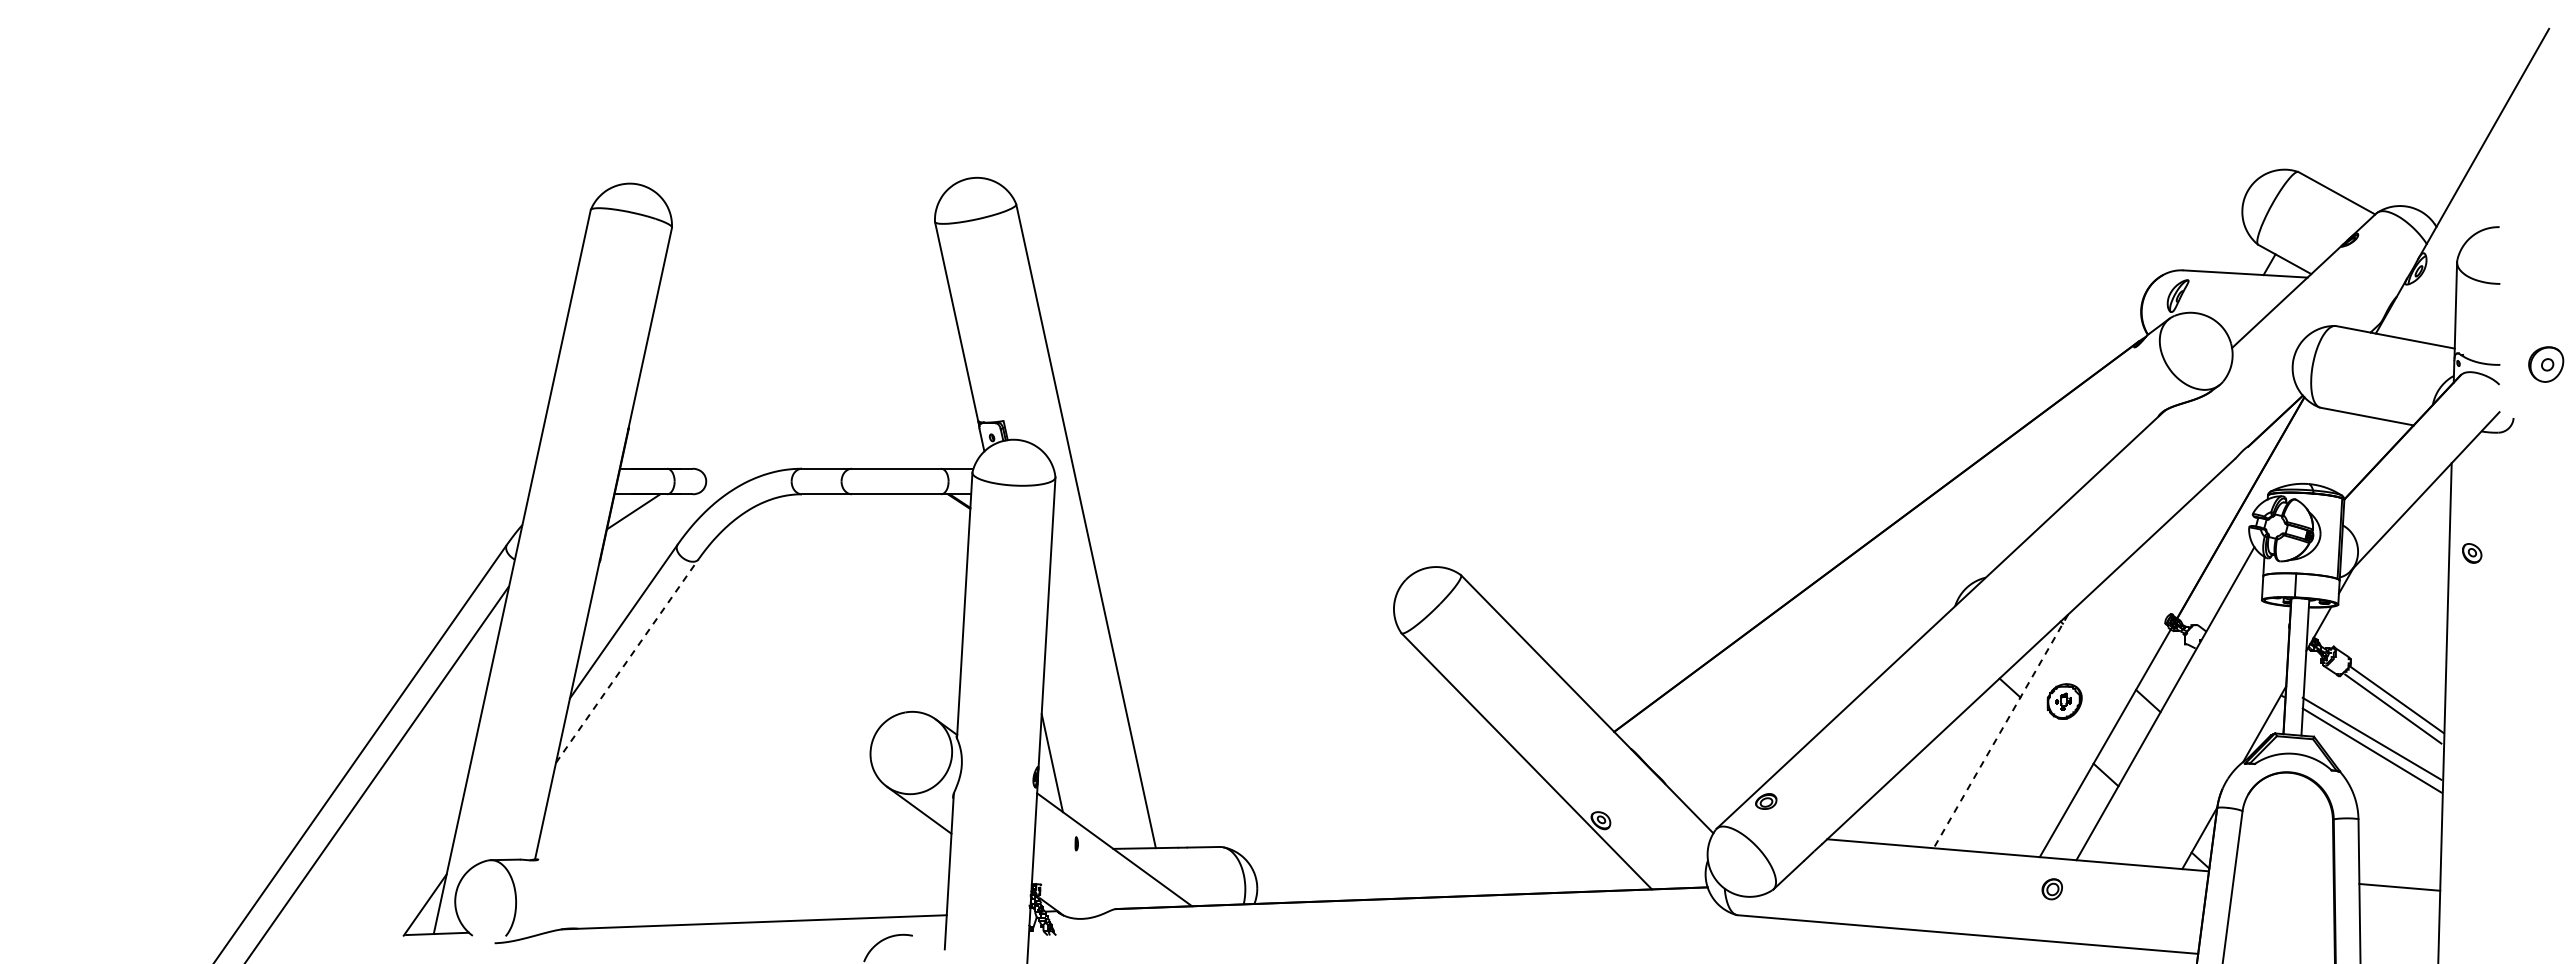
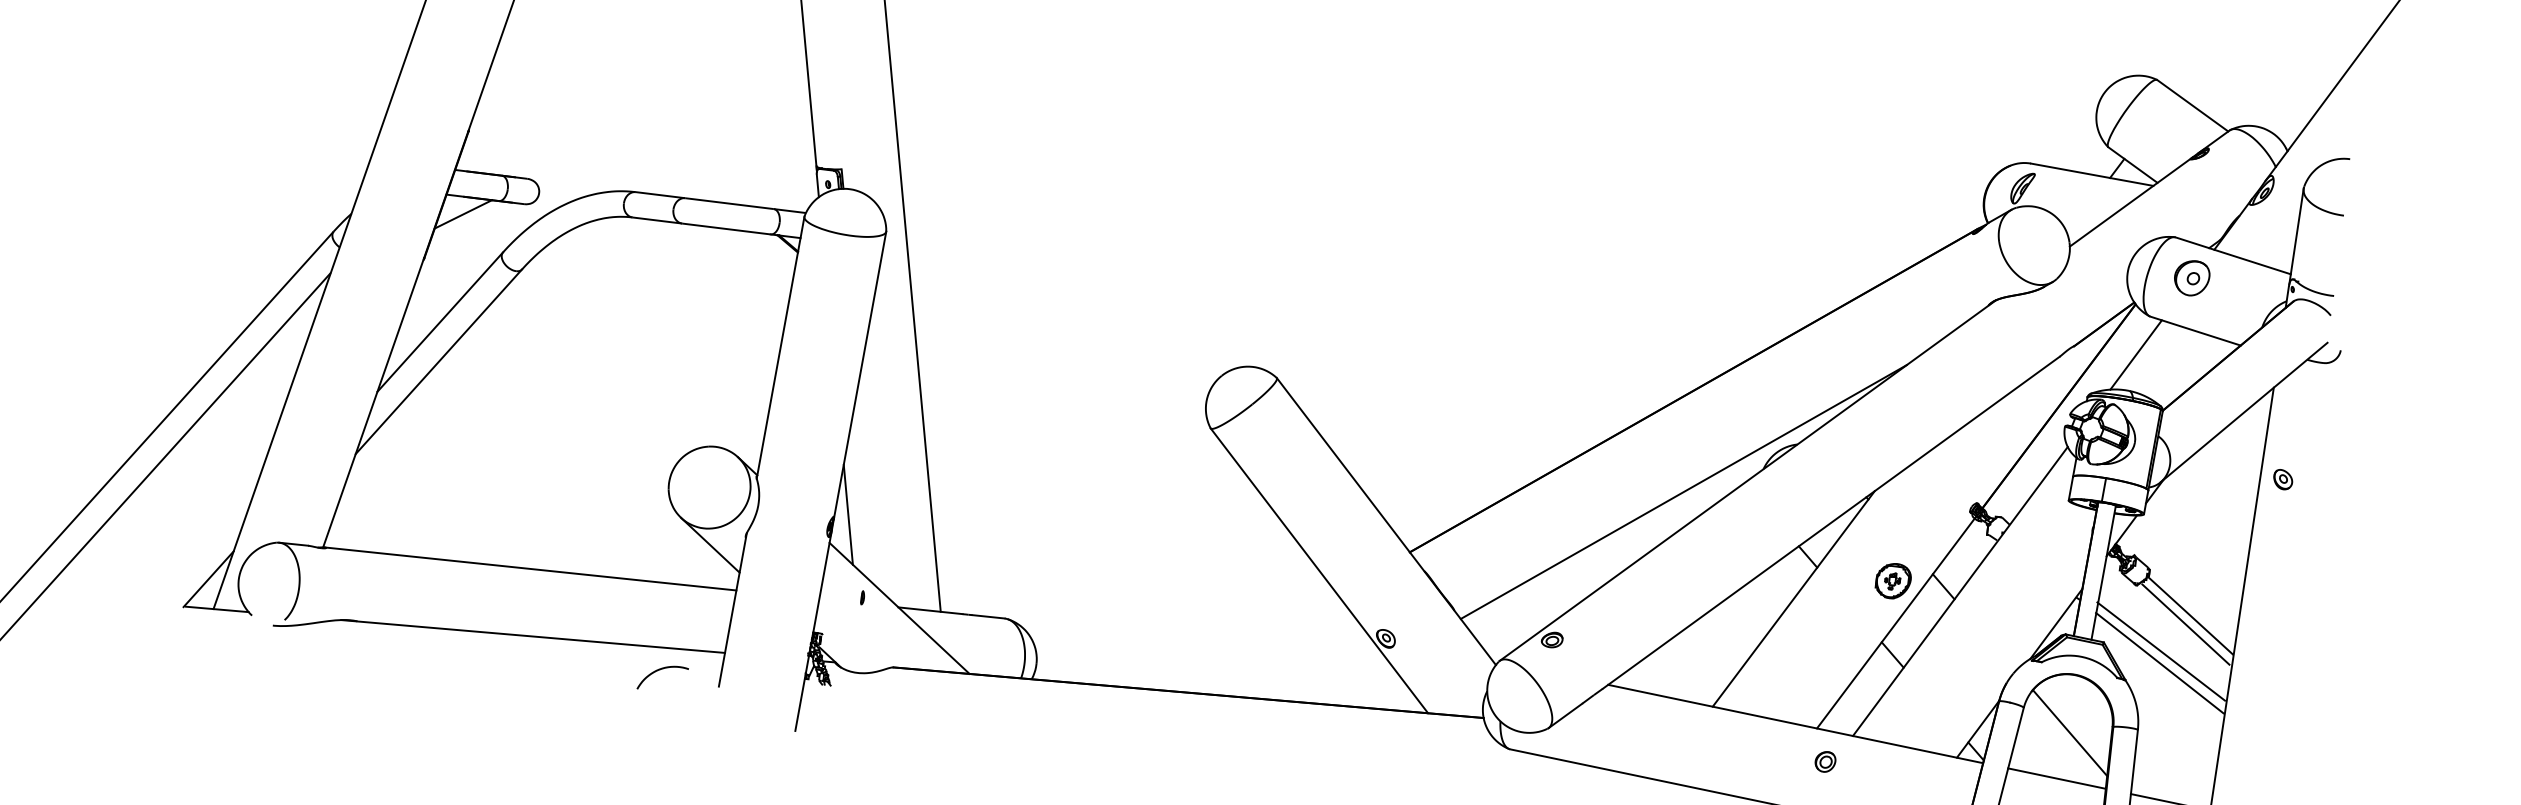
part: (2546, 364) -> (2192, 278), moved
line: (2310, 447) -> (2135, 354), added
line: (1878, 638) -> (1683, 491), added
line: (627, 660) -> (439, 361), dashed -> solid
part: (2064, 701) -> (1893, 581), moved
line: (2000, 731) -> (1793, 598), dashed -> solid
line: (2291, 830) -> (2070, 732), added
line: (743, 855) -> (530, 568), added
line: (2283, 877) -> (2056, 778), added

